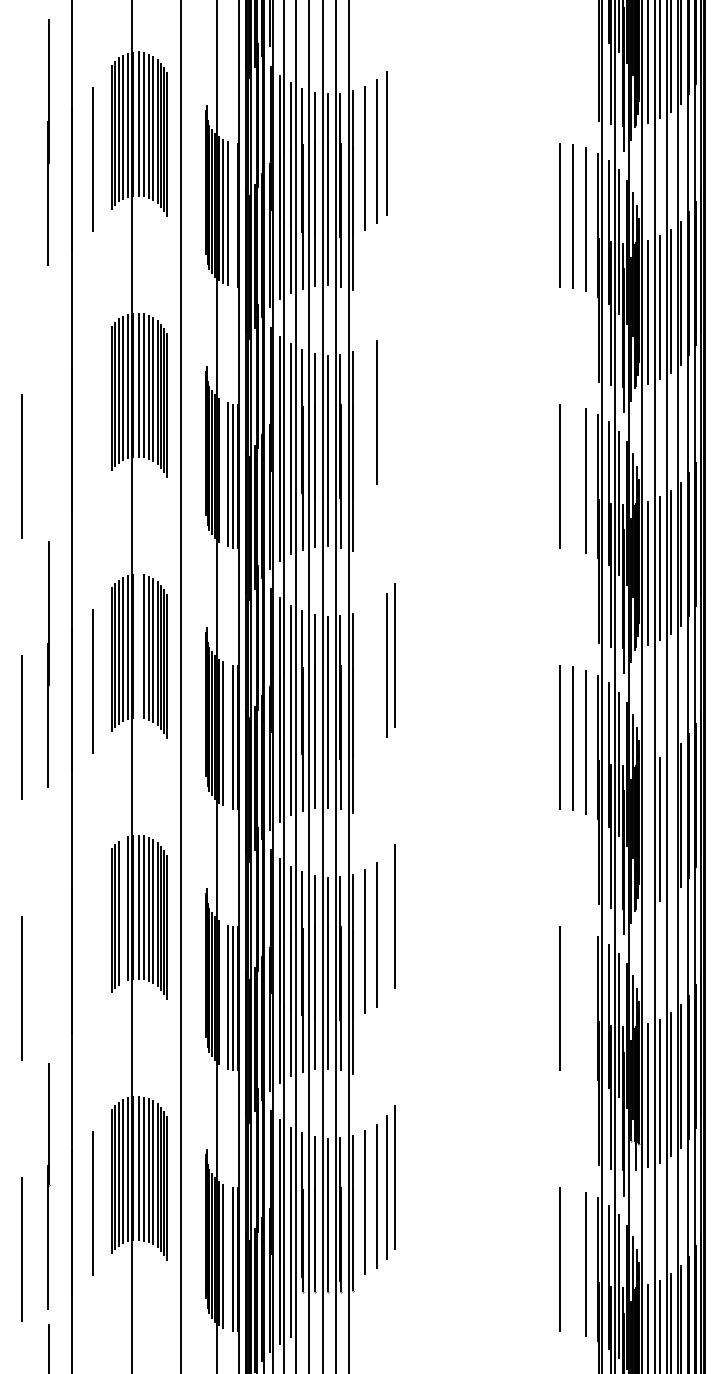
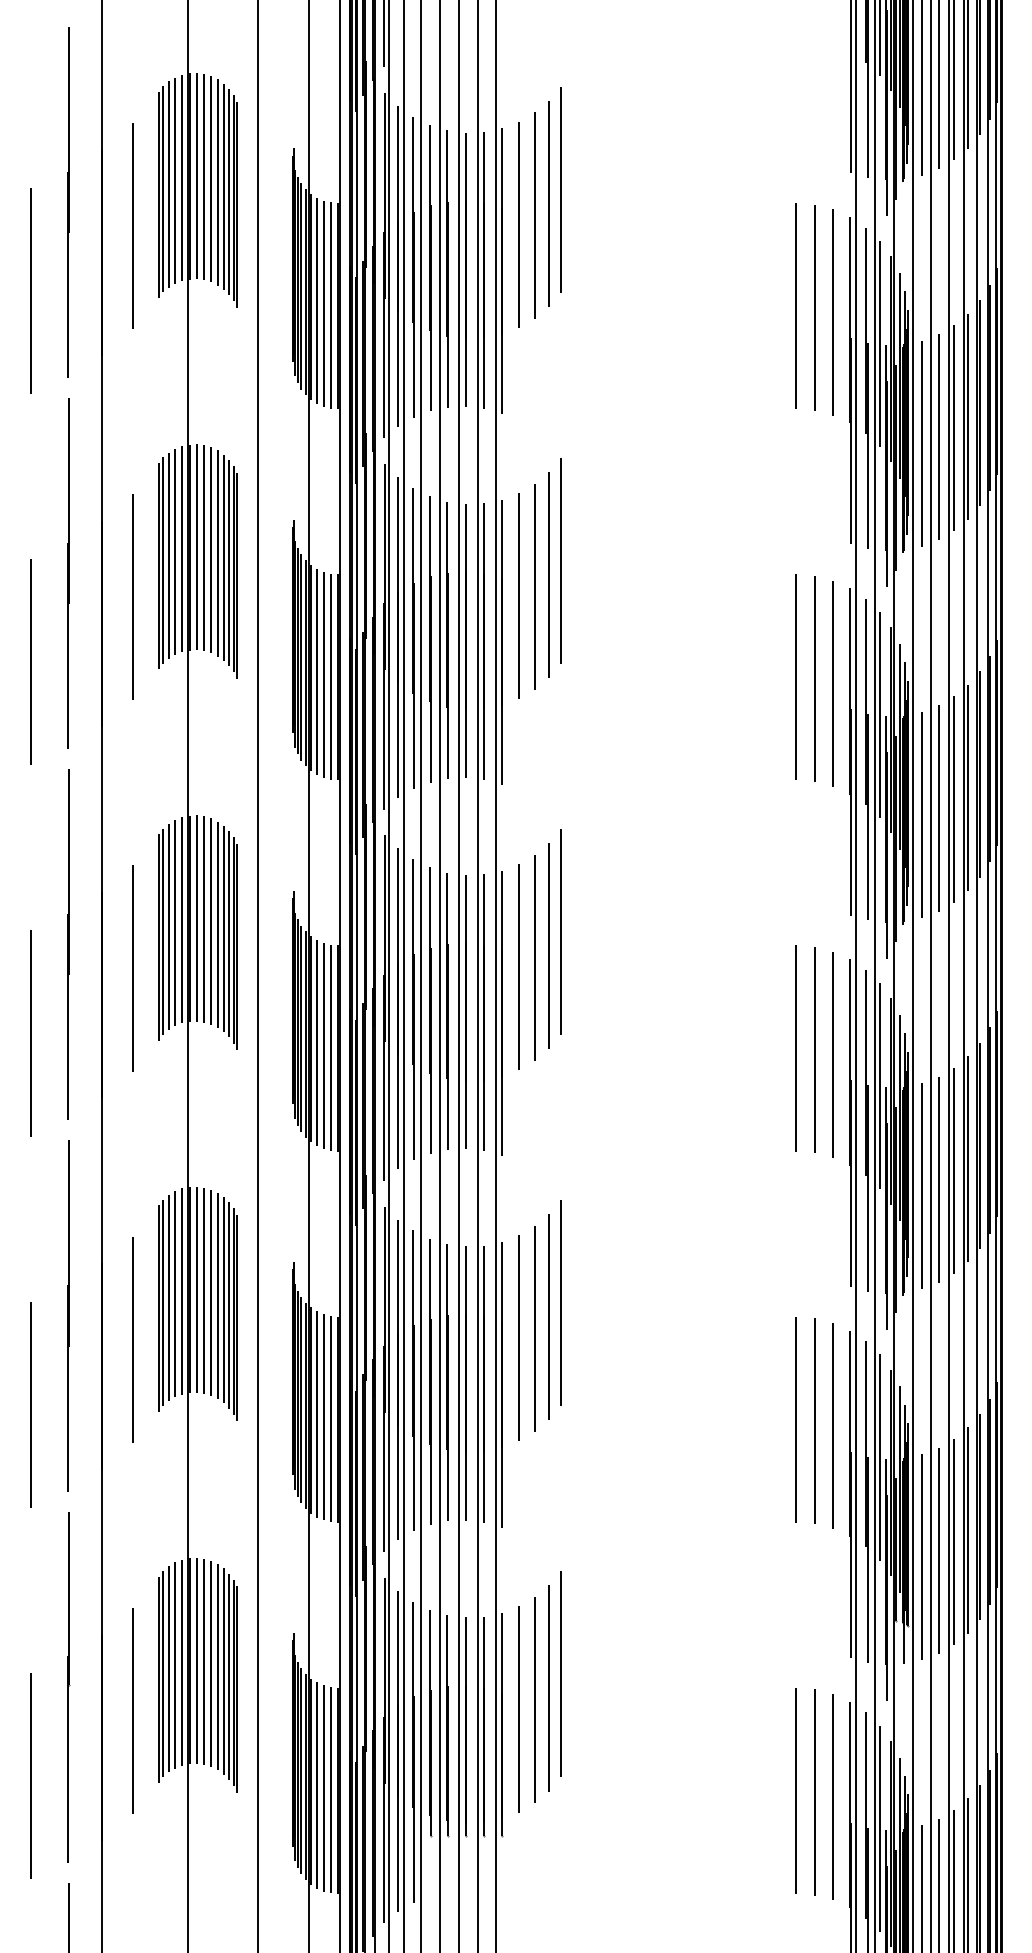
line: (394, 133) -> (560, 189), added
line: (21, 204) -> (30, 290), added
line: (232, 214) -> (330, 304), added
part: (390, 399) -> (555, 567), added
line: (48, 403) -> (68, 573), added
line: (365, 418) -> (519, 594), added
line: (93, 419) -> (132, 596), added
line: (223, 472) -> (317, 671), added
line: (573, 477) -> (815, 678), added
line: (138, 645) -> (196, 917), added
line: (376, 673) -> (535, 957), added
line: (364, 680) -> (518, 967), added
line: (227, 735) -> (323, 1045), added
line: (671, 823) -> (954, 1170), added
line: (648, 833) -> (921, 1184), added
line: (123, 910) -> (175, 1294), added
line: (48, 925) -> (68, 1315), added
line: (386, 926) -> (549, 1316), added
line: (93, 942) -> (132, 1339), added
line: (223, 994) -> (317, 1413), added
line: (573, 999) -> (815, 1420), added
line: (585, 1002) -> (832, 1425), added
line: (227, 1257) -> (323, 1787), added
line: (572, 1260) -> (813, 1791), added

